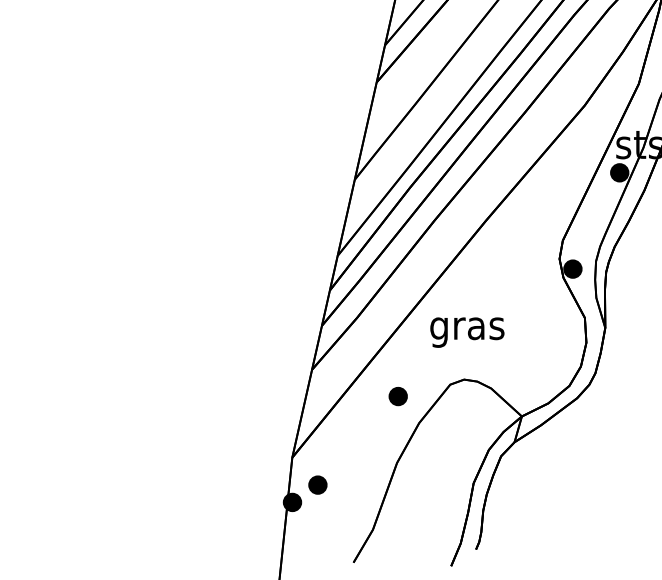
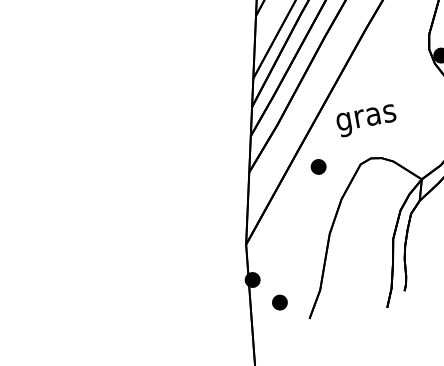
part: (397, 396) -> (318, 167), moved
part: (317, 484) -> (279, 302), moved

